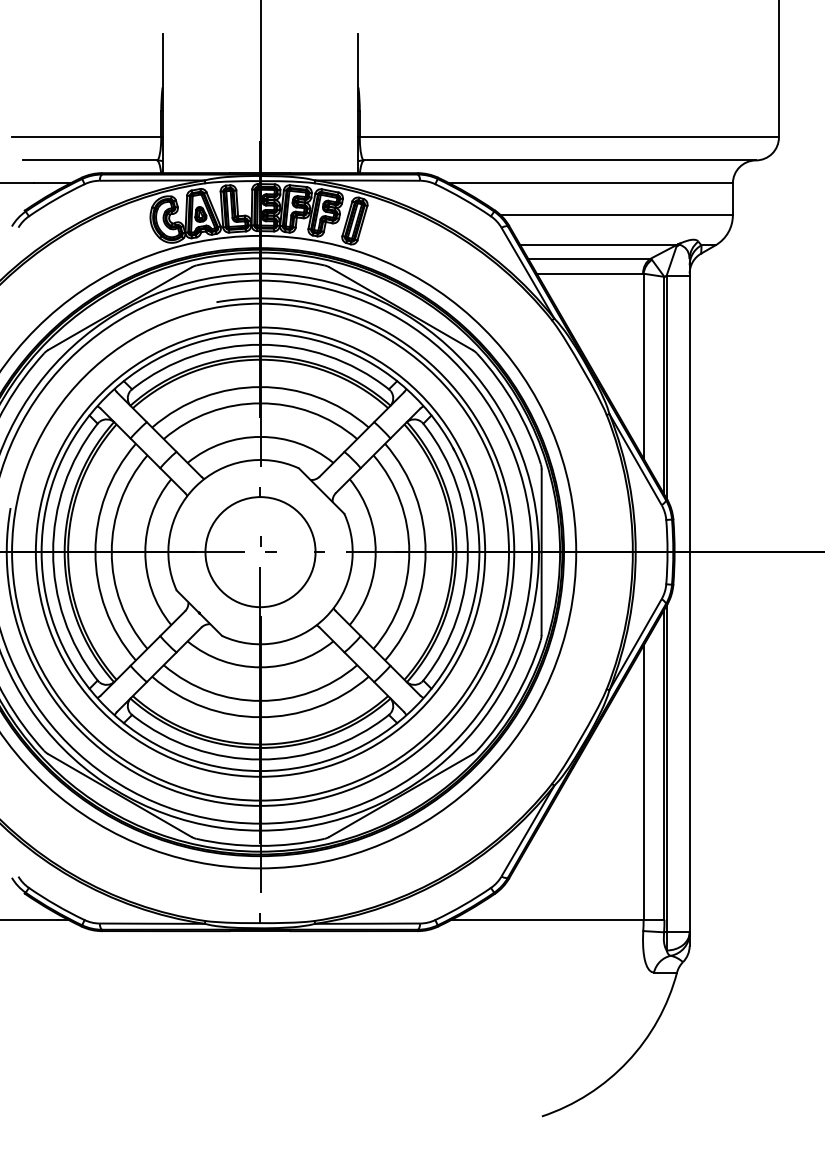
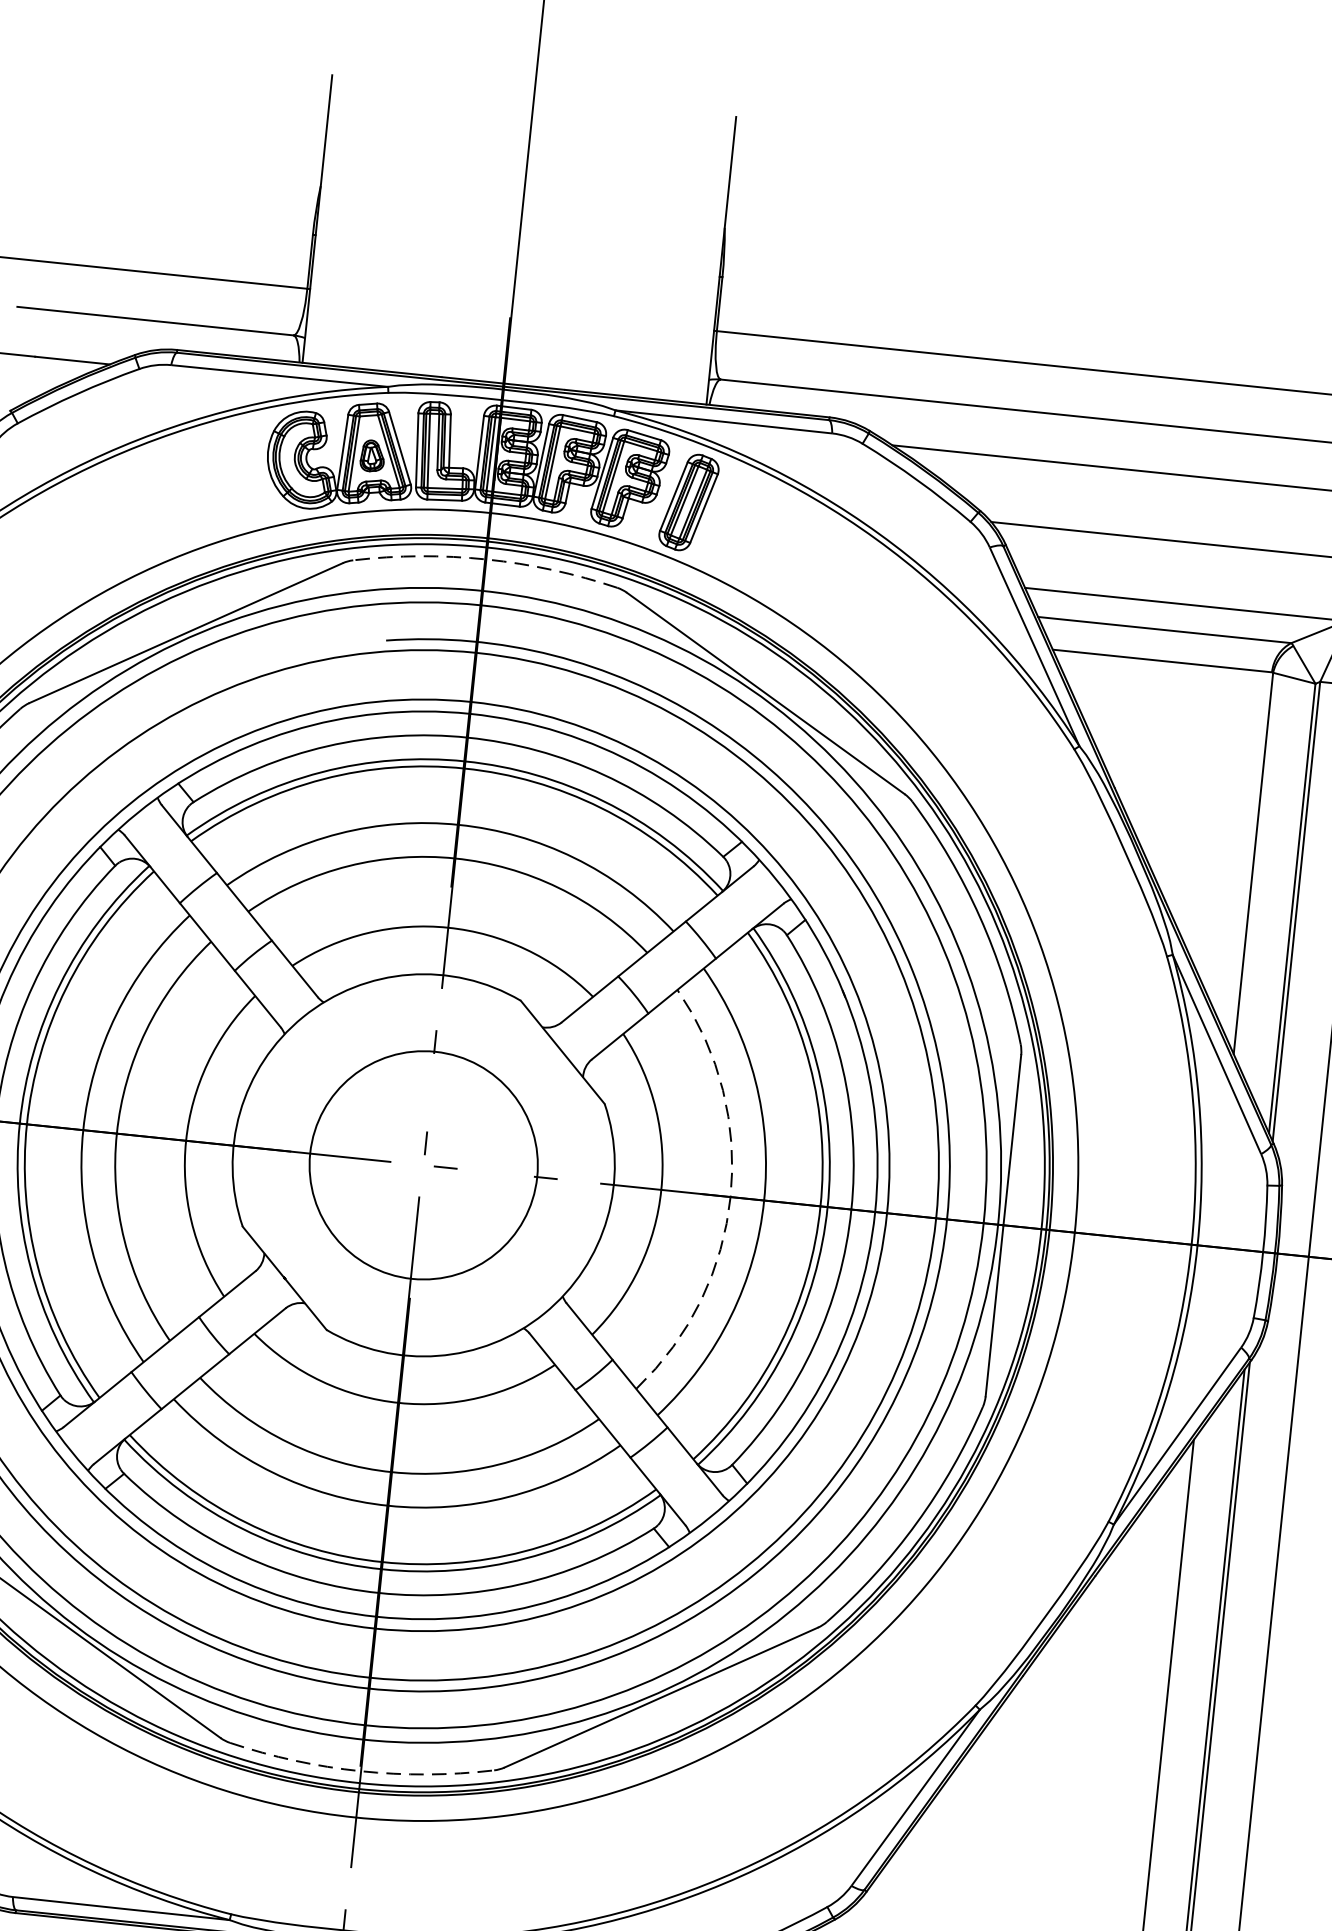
arc: (260, 258) -> (486, 559), solid -> dashed
arc: (409, 552) -> (730, 1197), solid -> dashed
arc: (260, 845) -> (361, 1770), solid -> dashed

